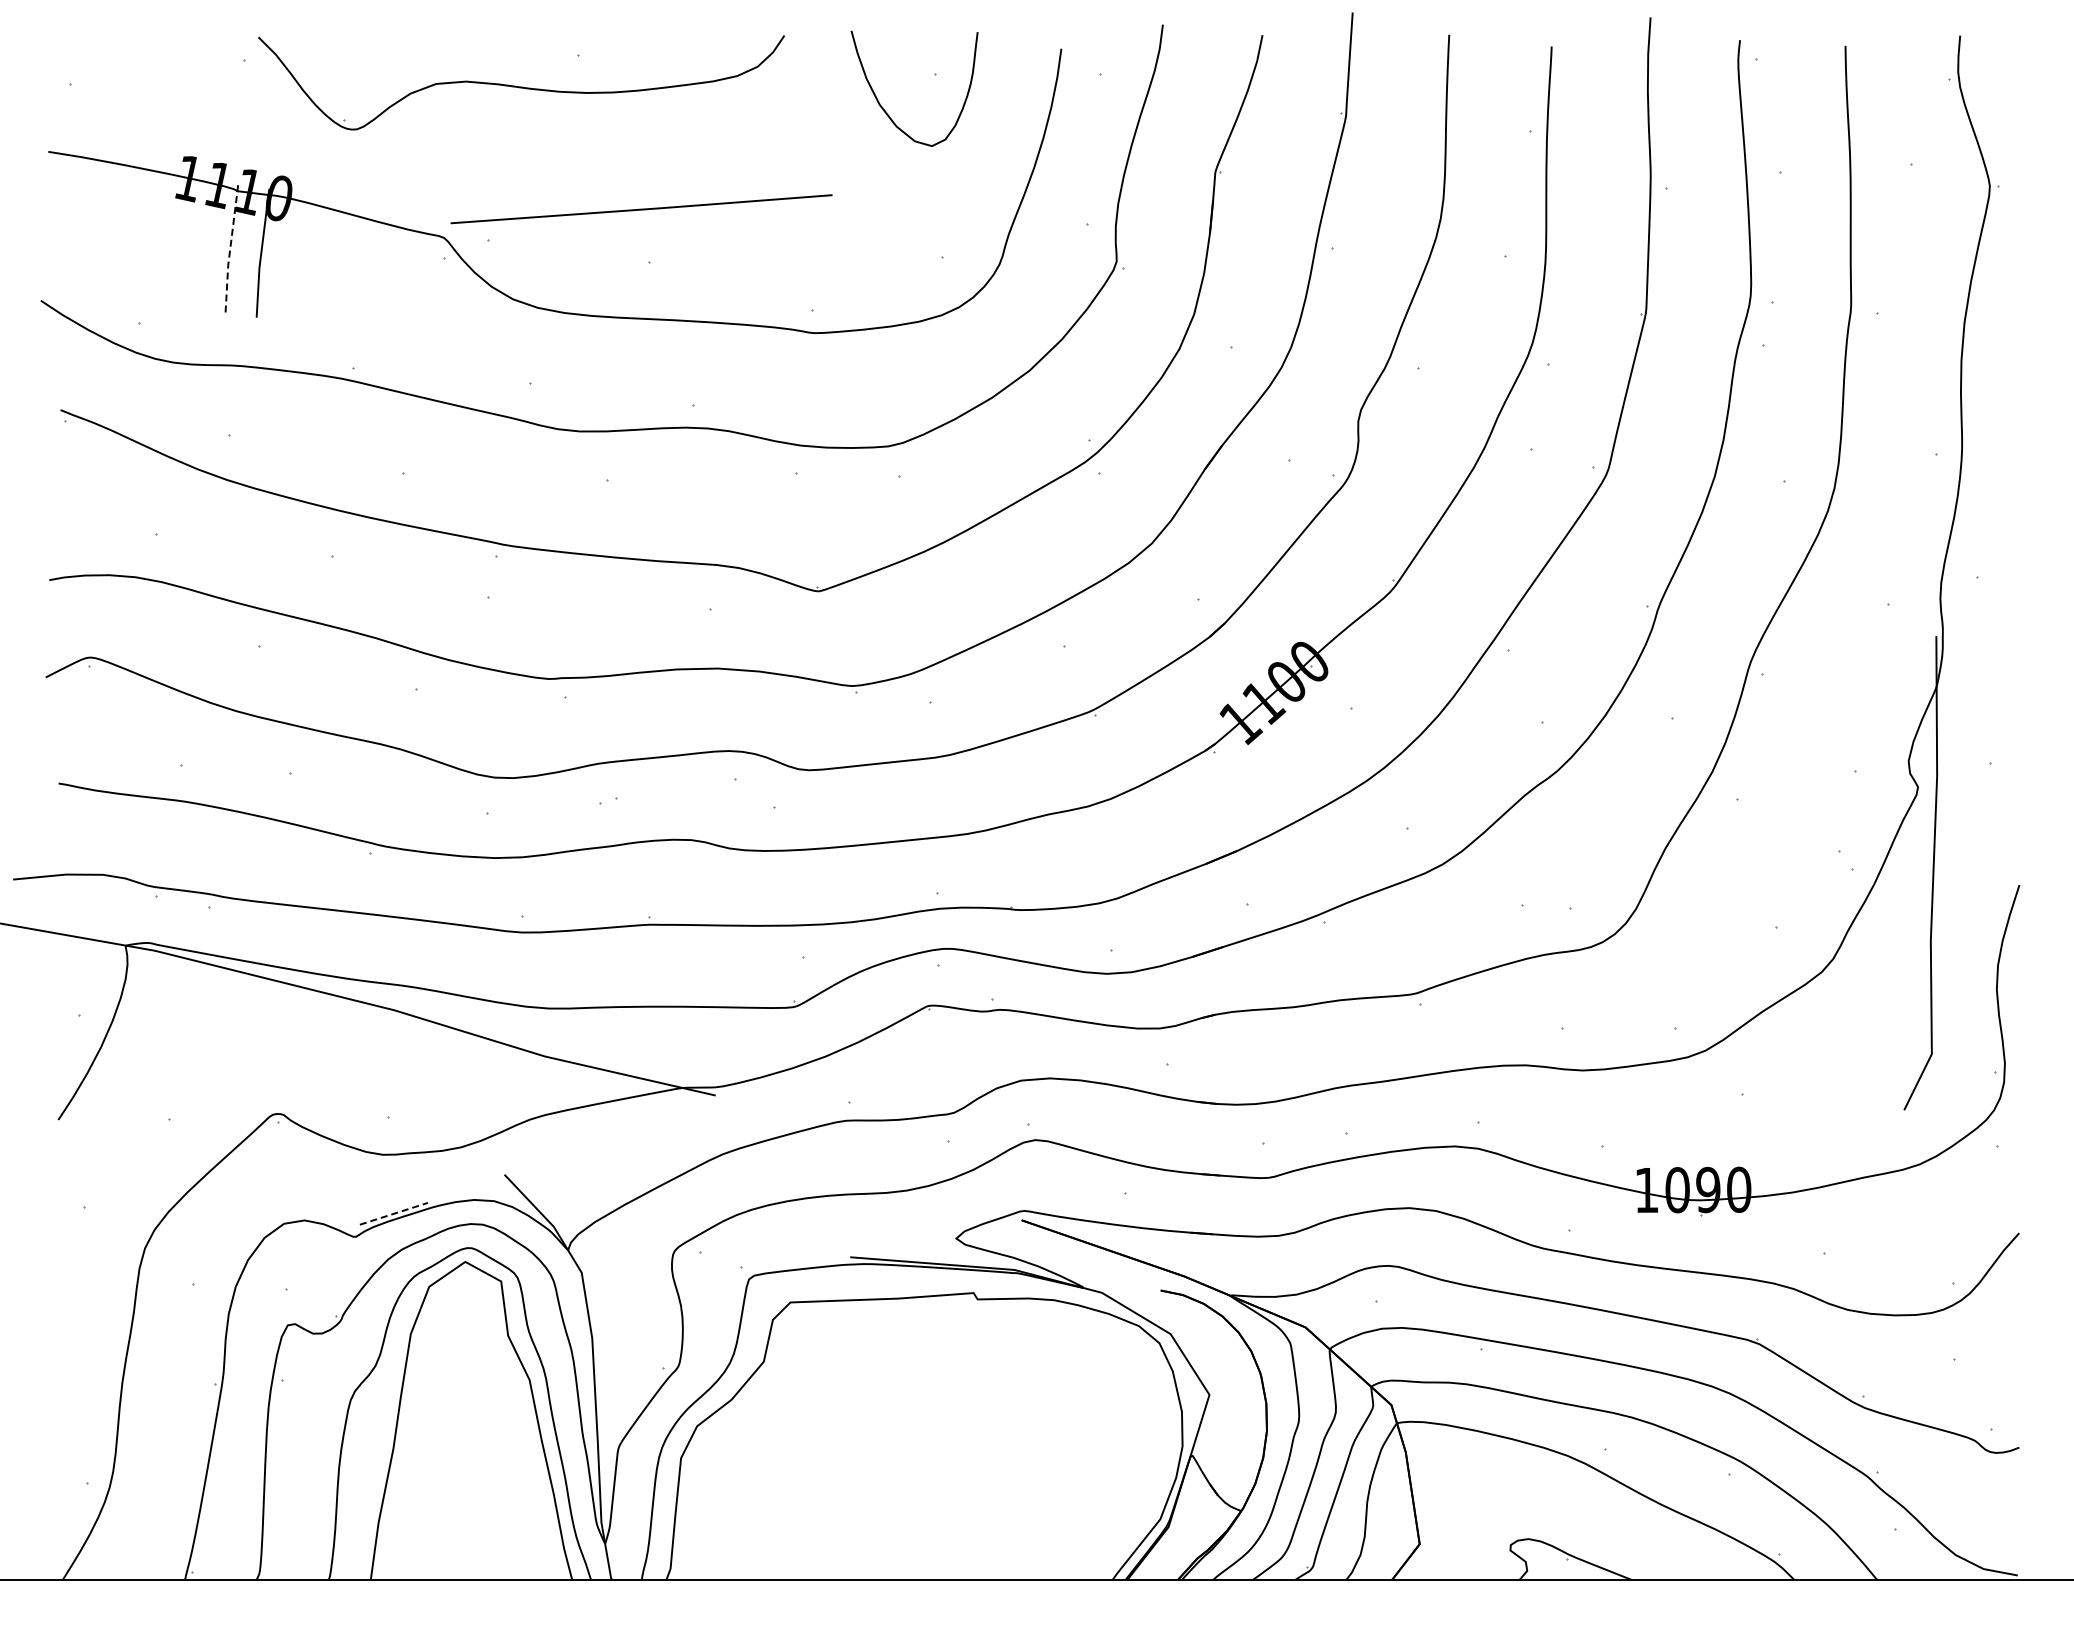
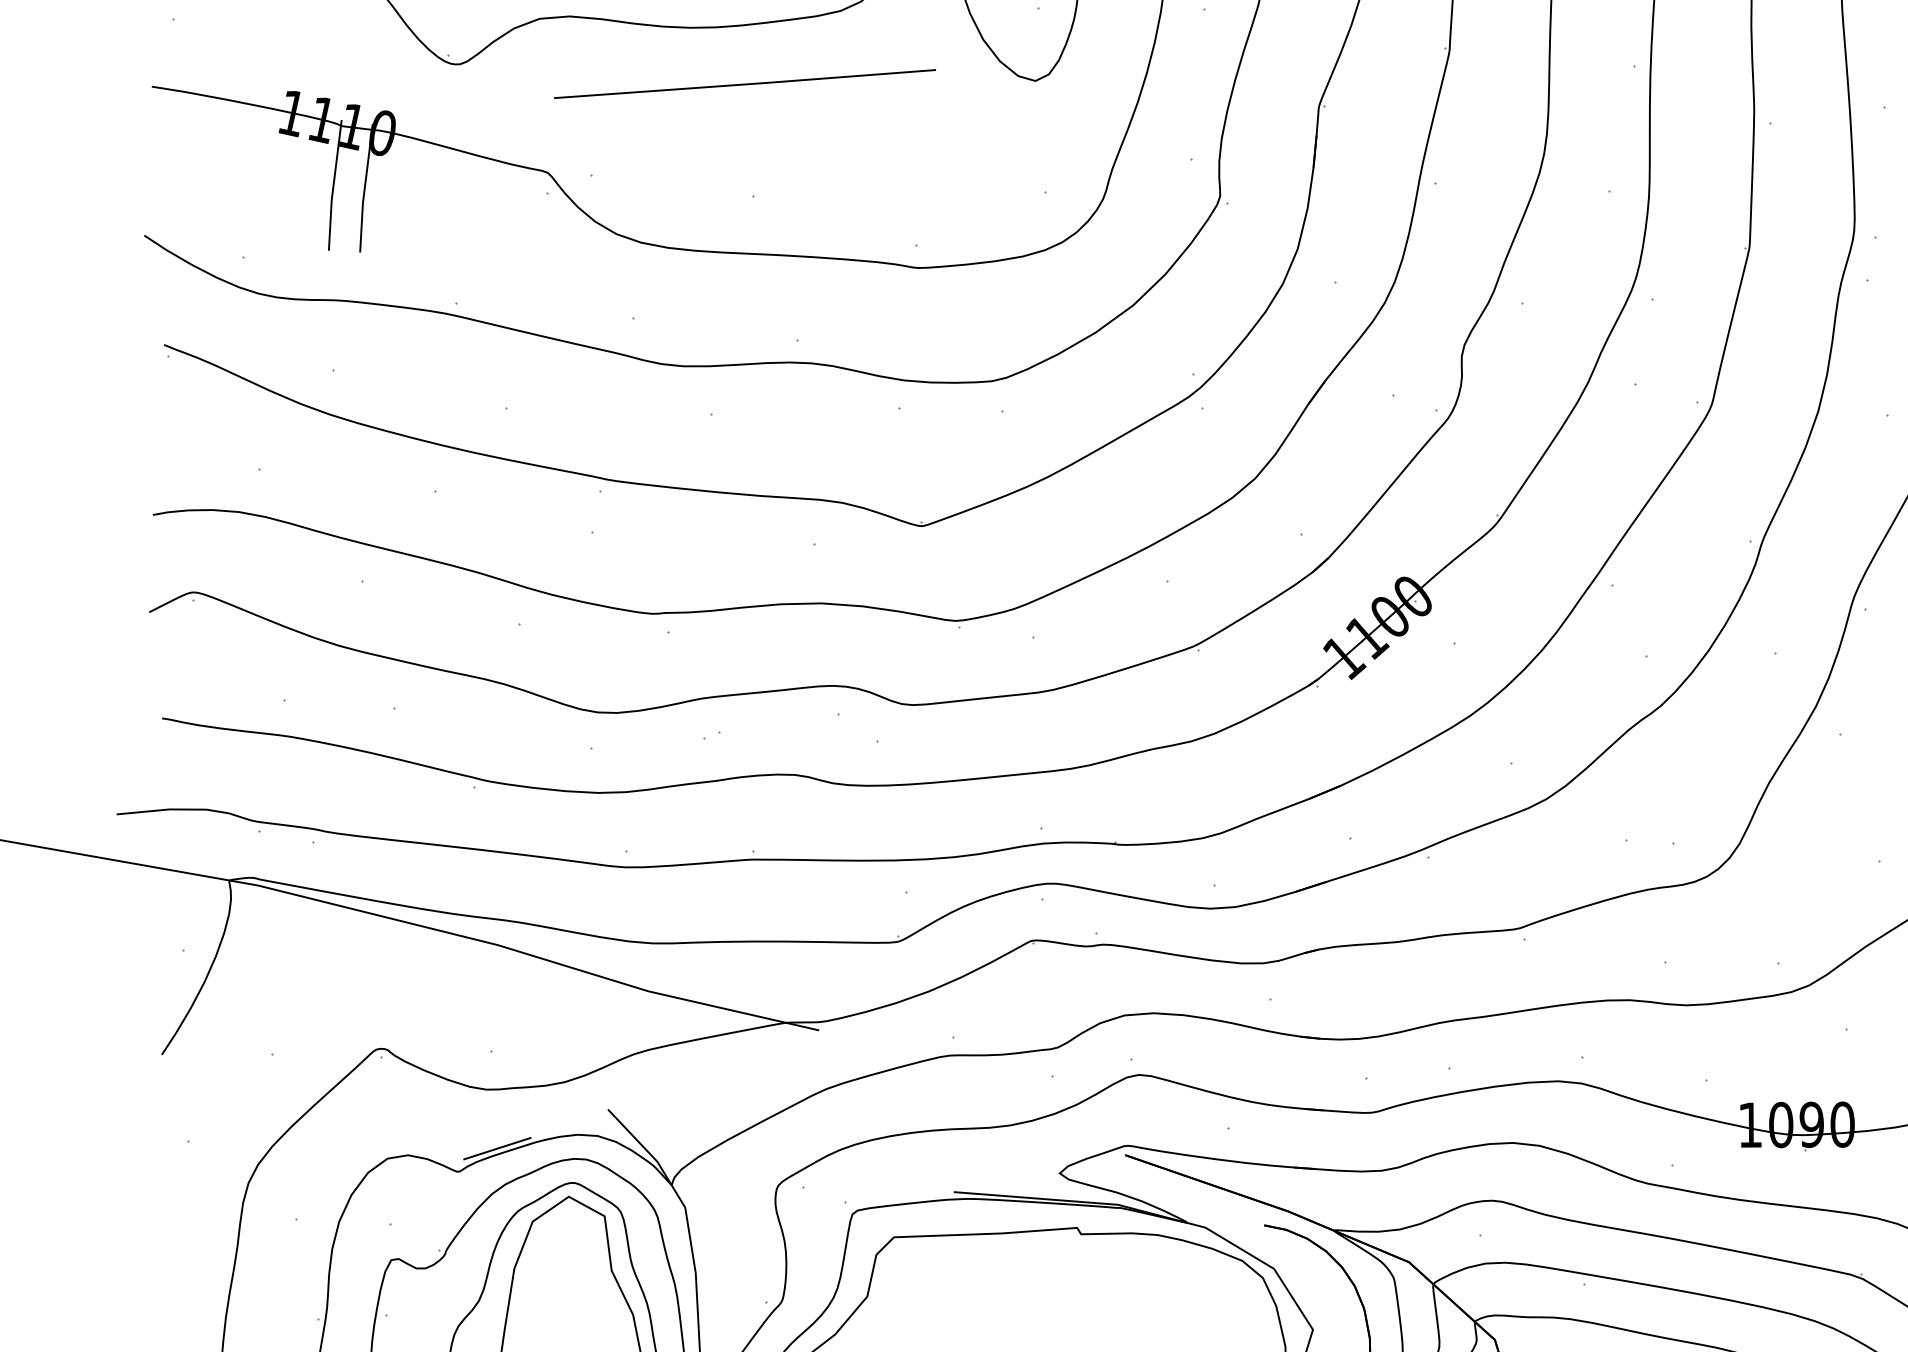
line: (641, 209) -> (745, 84), moved
line: (229, 251) -> (333, 186), dashed -> solid
line: (393, 1213) -> (497, 1148), dashed -> solid

